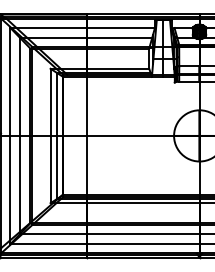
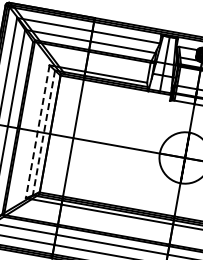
line: (50, 136) -> (37, 132), solid -> dashed
line: (56, 136) -> (43, 133), solid -> dashed

